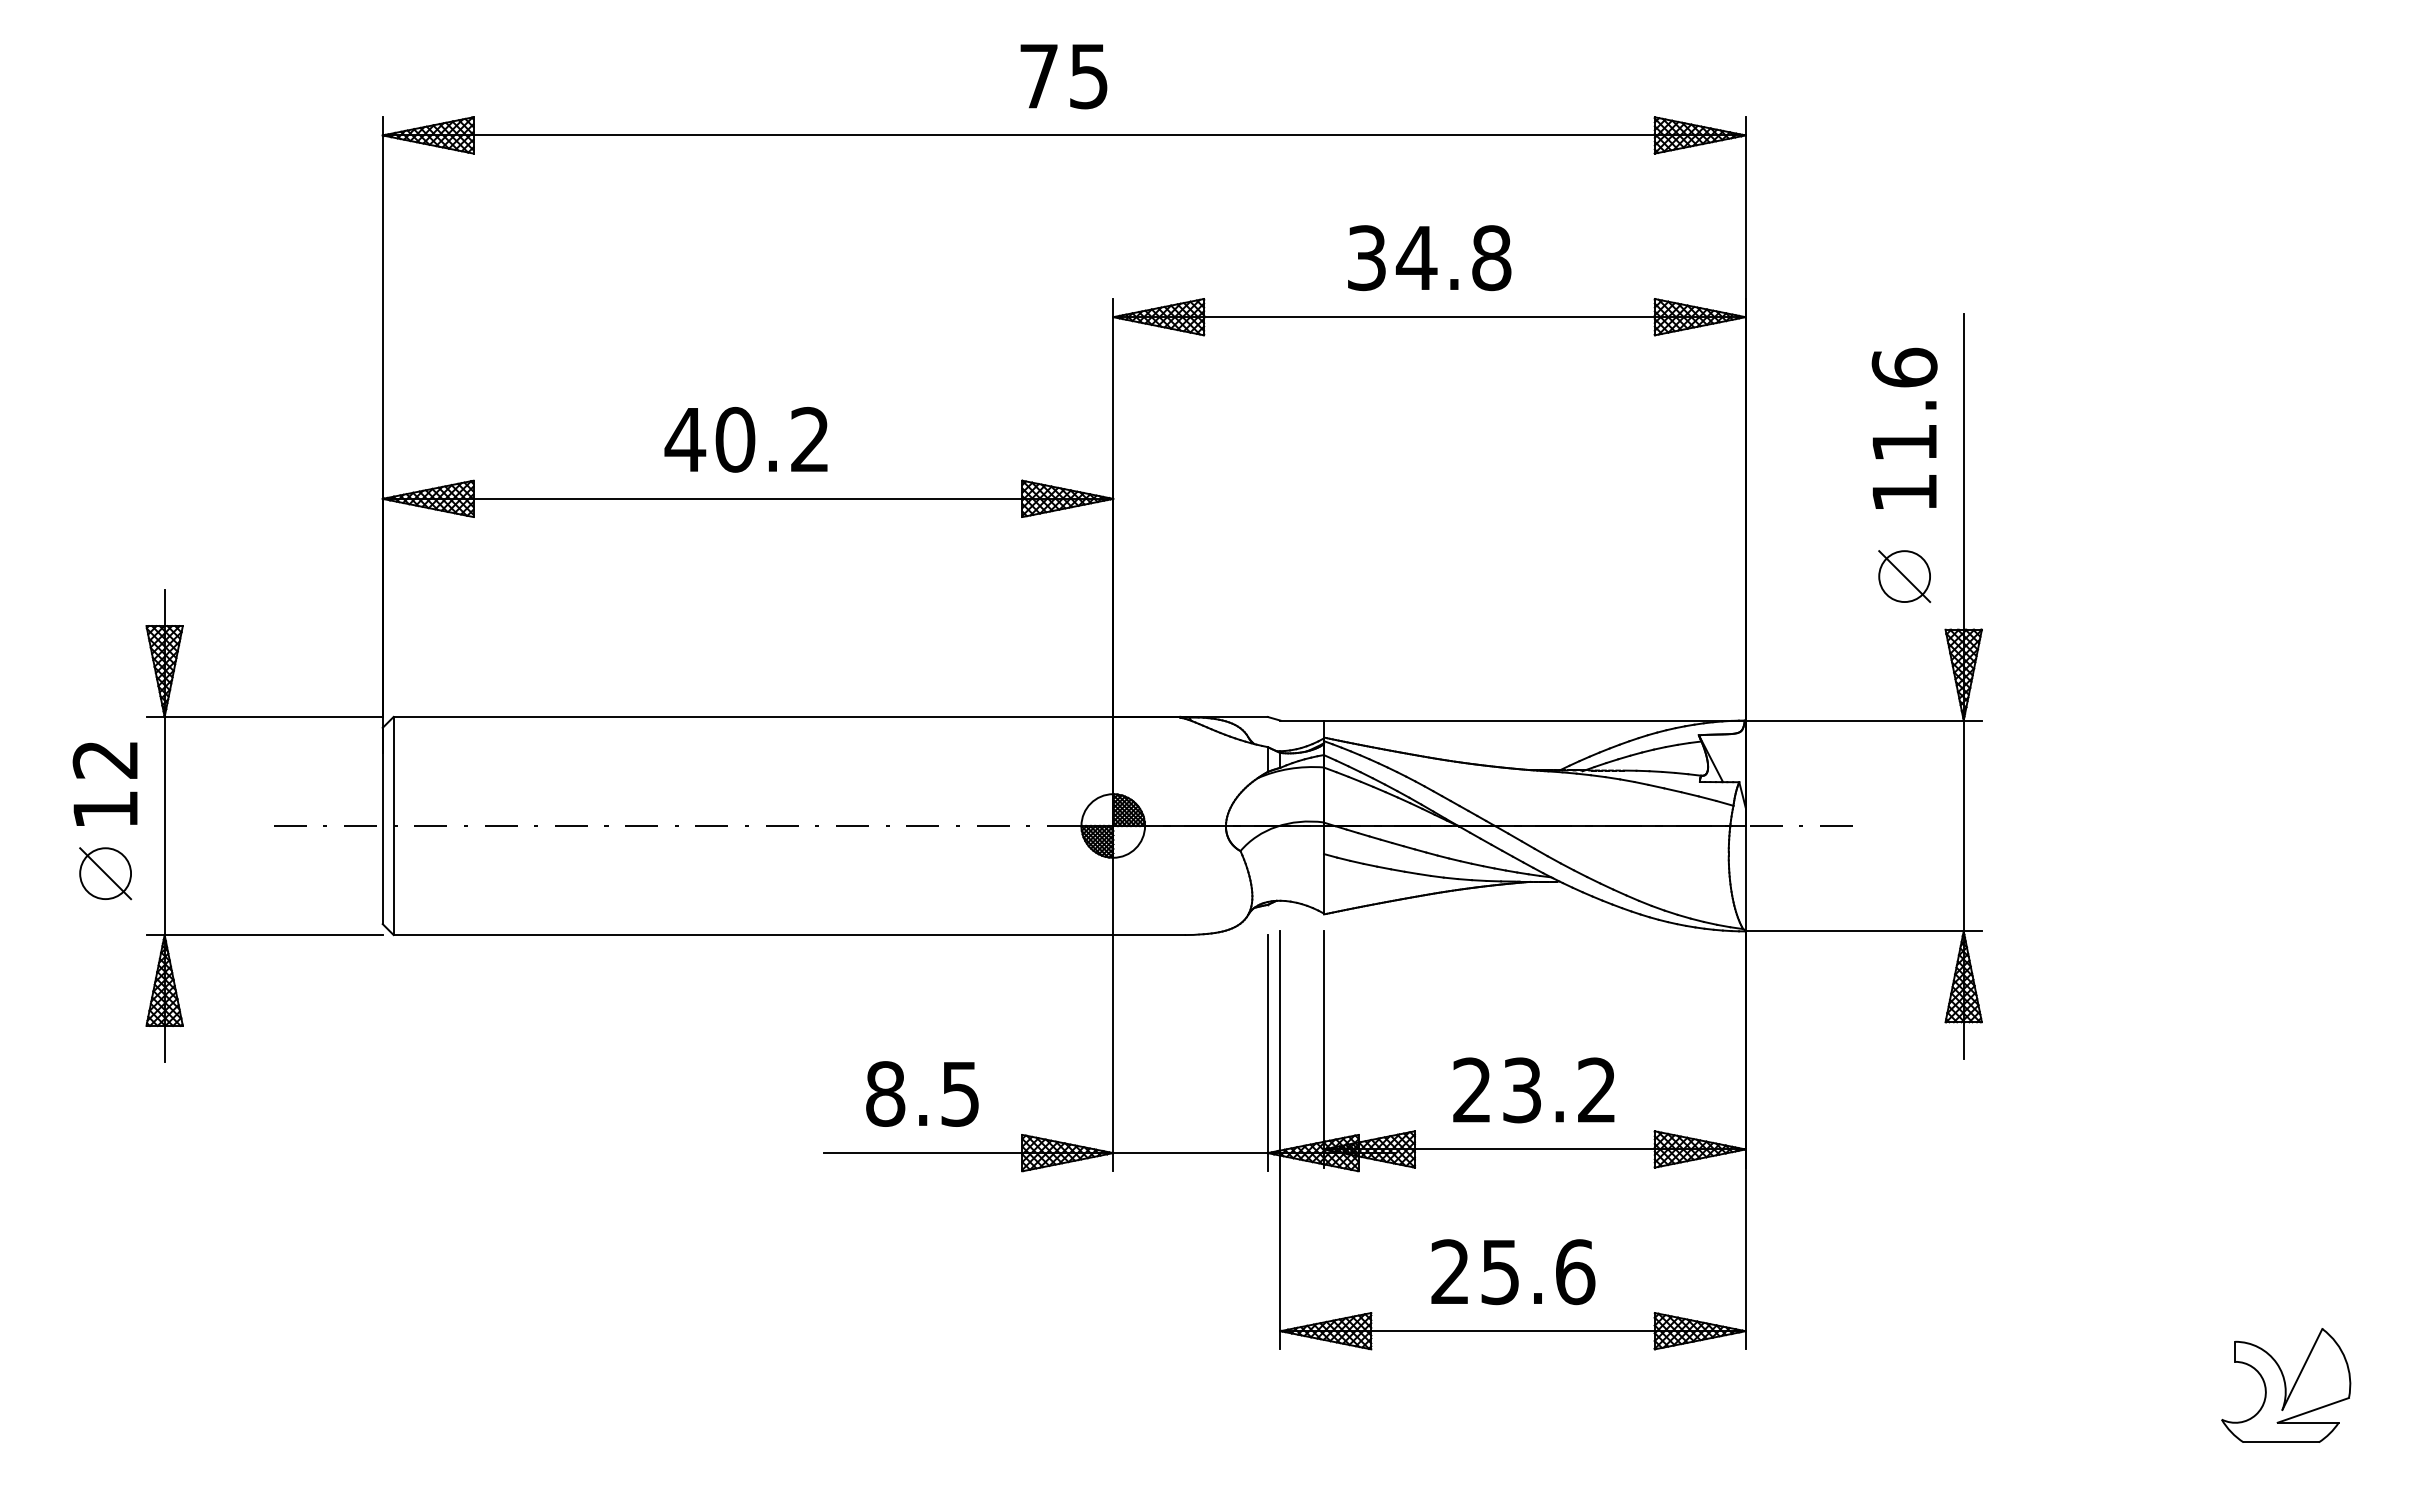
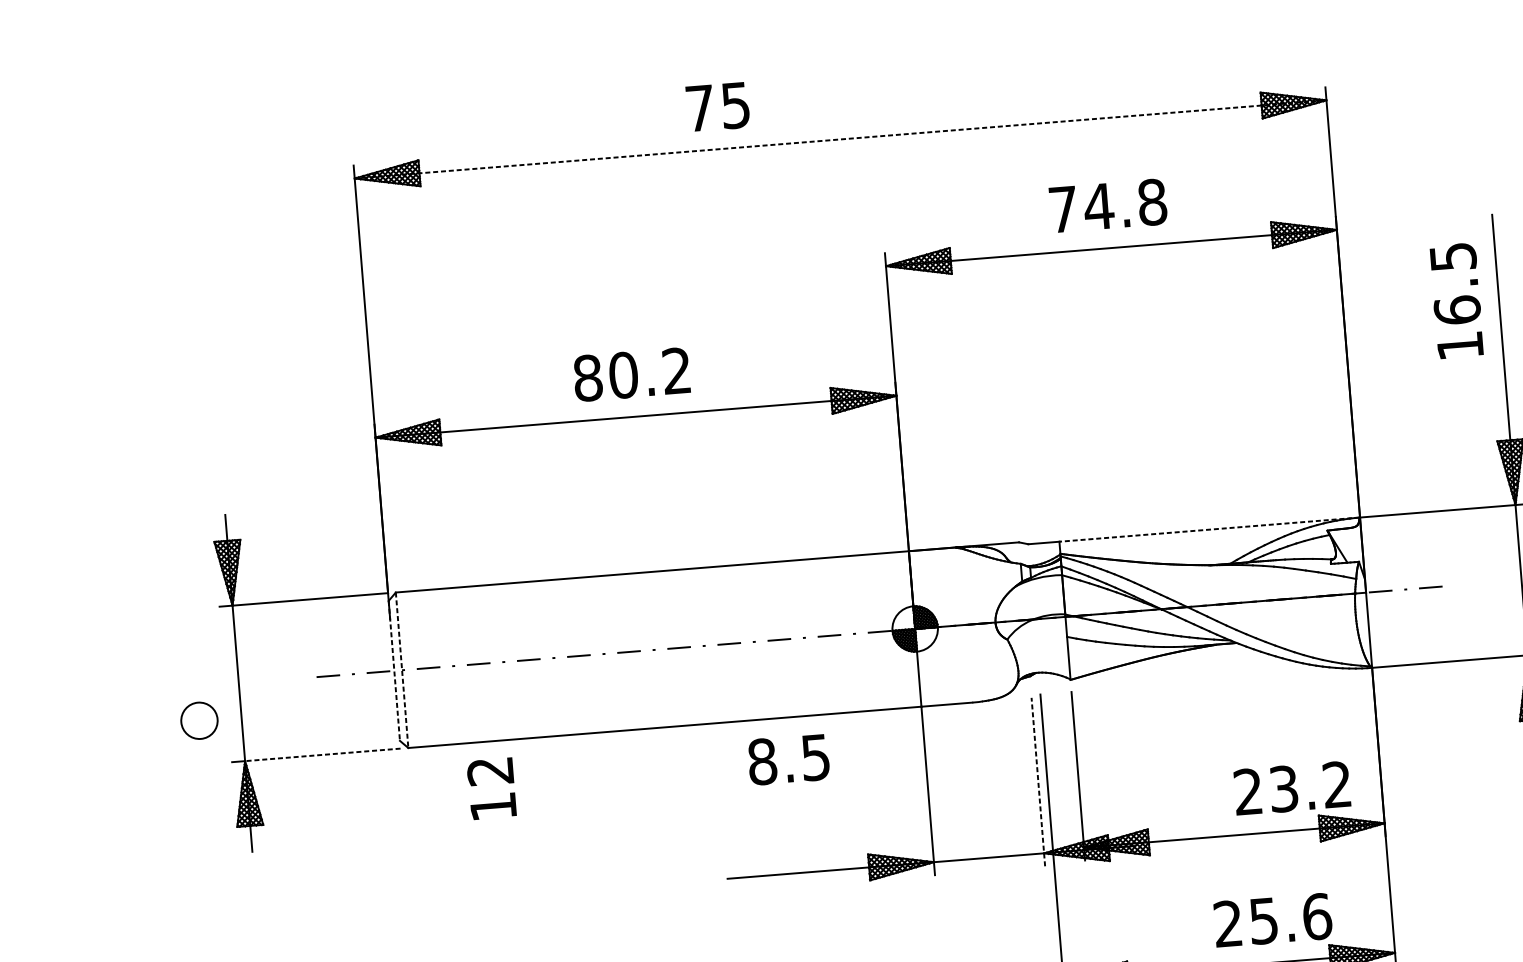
text: (1063, 76) -> (717, 107), moved
line: (1064, 135) -> (840, 139), solid -> dashed
text: (1366, 258) -> (1063, 209), 34.8 -> 74.8
text: (1904, 404) -> (1455, 283), 11.6 -> 16.5
text: (685, 439) -> (588, 377), 40.2 -> 80.2
part: (1904, 576) -> (1465, 405), removed
line: (1534, 720) -> (1209, 529), solid -> dashed
text: (104, 783) -> (491, 788), moved
line: (382, 826) -> (394, 671), solid -> dashed
line: (393, 826) -> (402, 670), solid -> dashed
line: (105, 873) -> (199, 720), removed
line: (273, 935) -> (322, 755), solid -> dashed
line: (1267, 1052) -> (1038, 781), solid -> dashed
text: (1533, 1090) -> (1292, 788), moved
text: (922, 1093) -> (788, 759), moved
text: (1513, 1272) -> (1273, 920), moved

